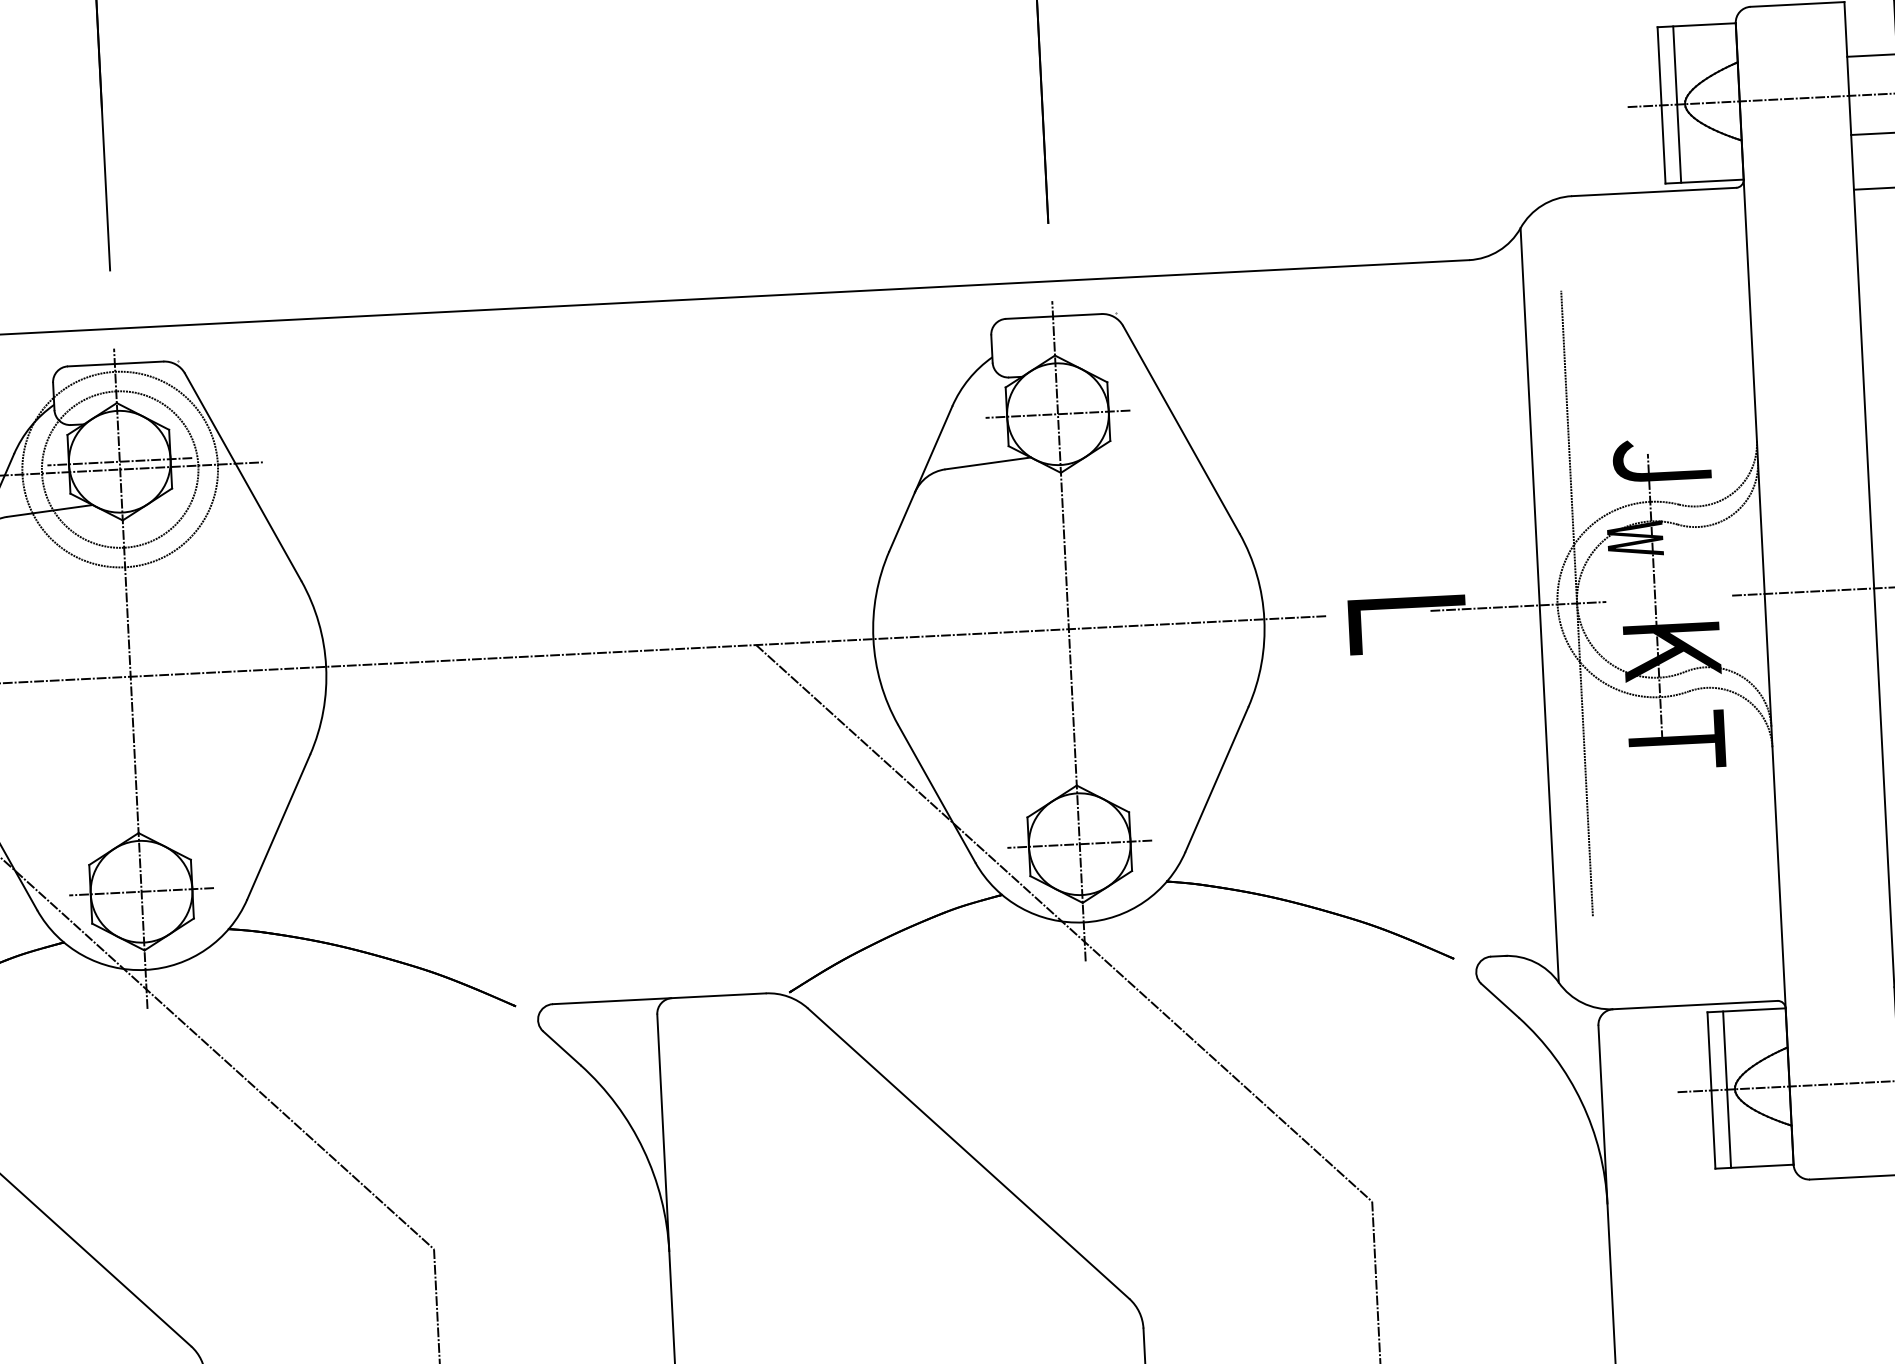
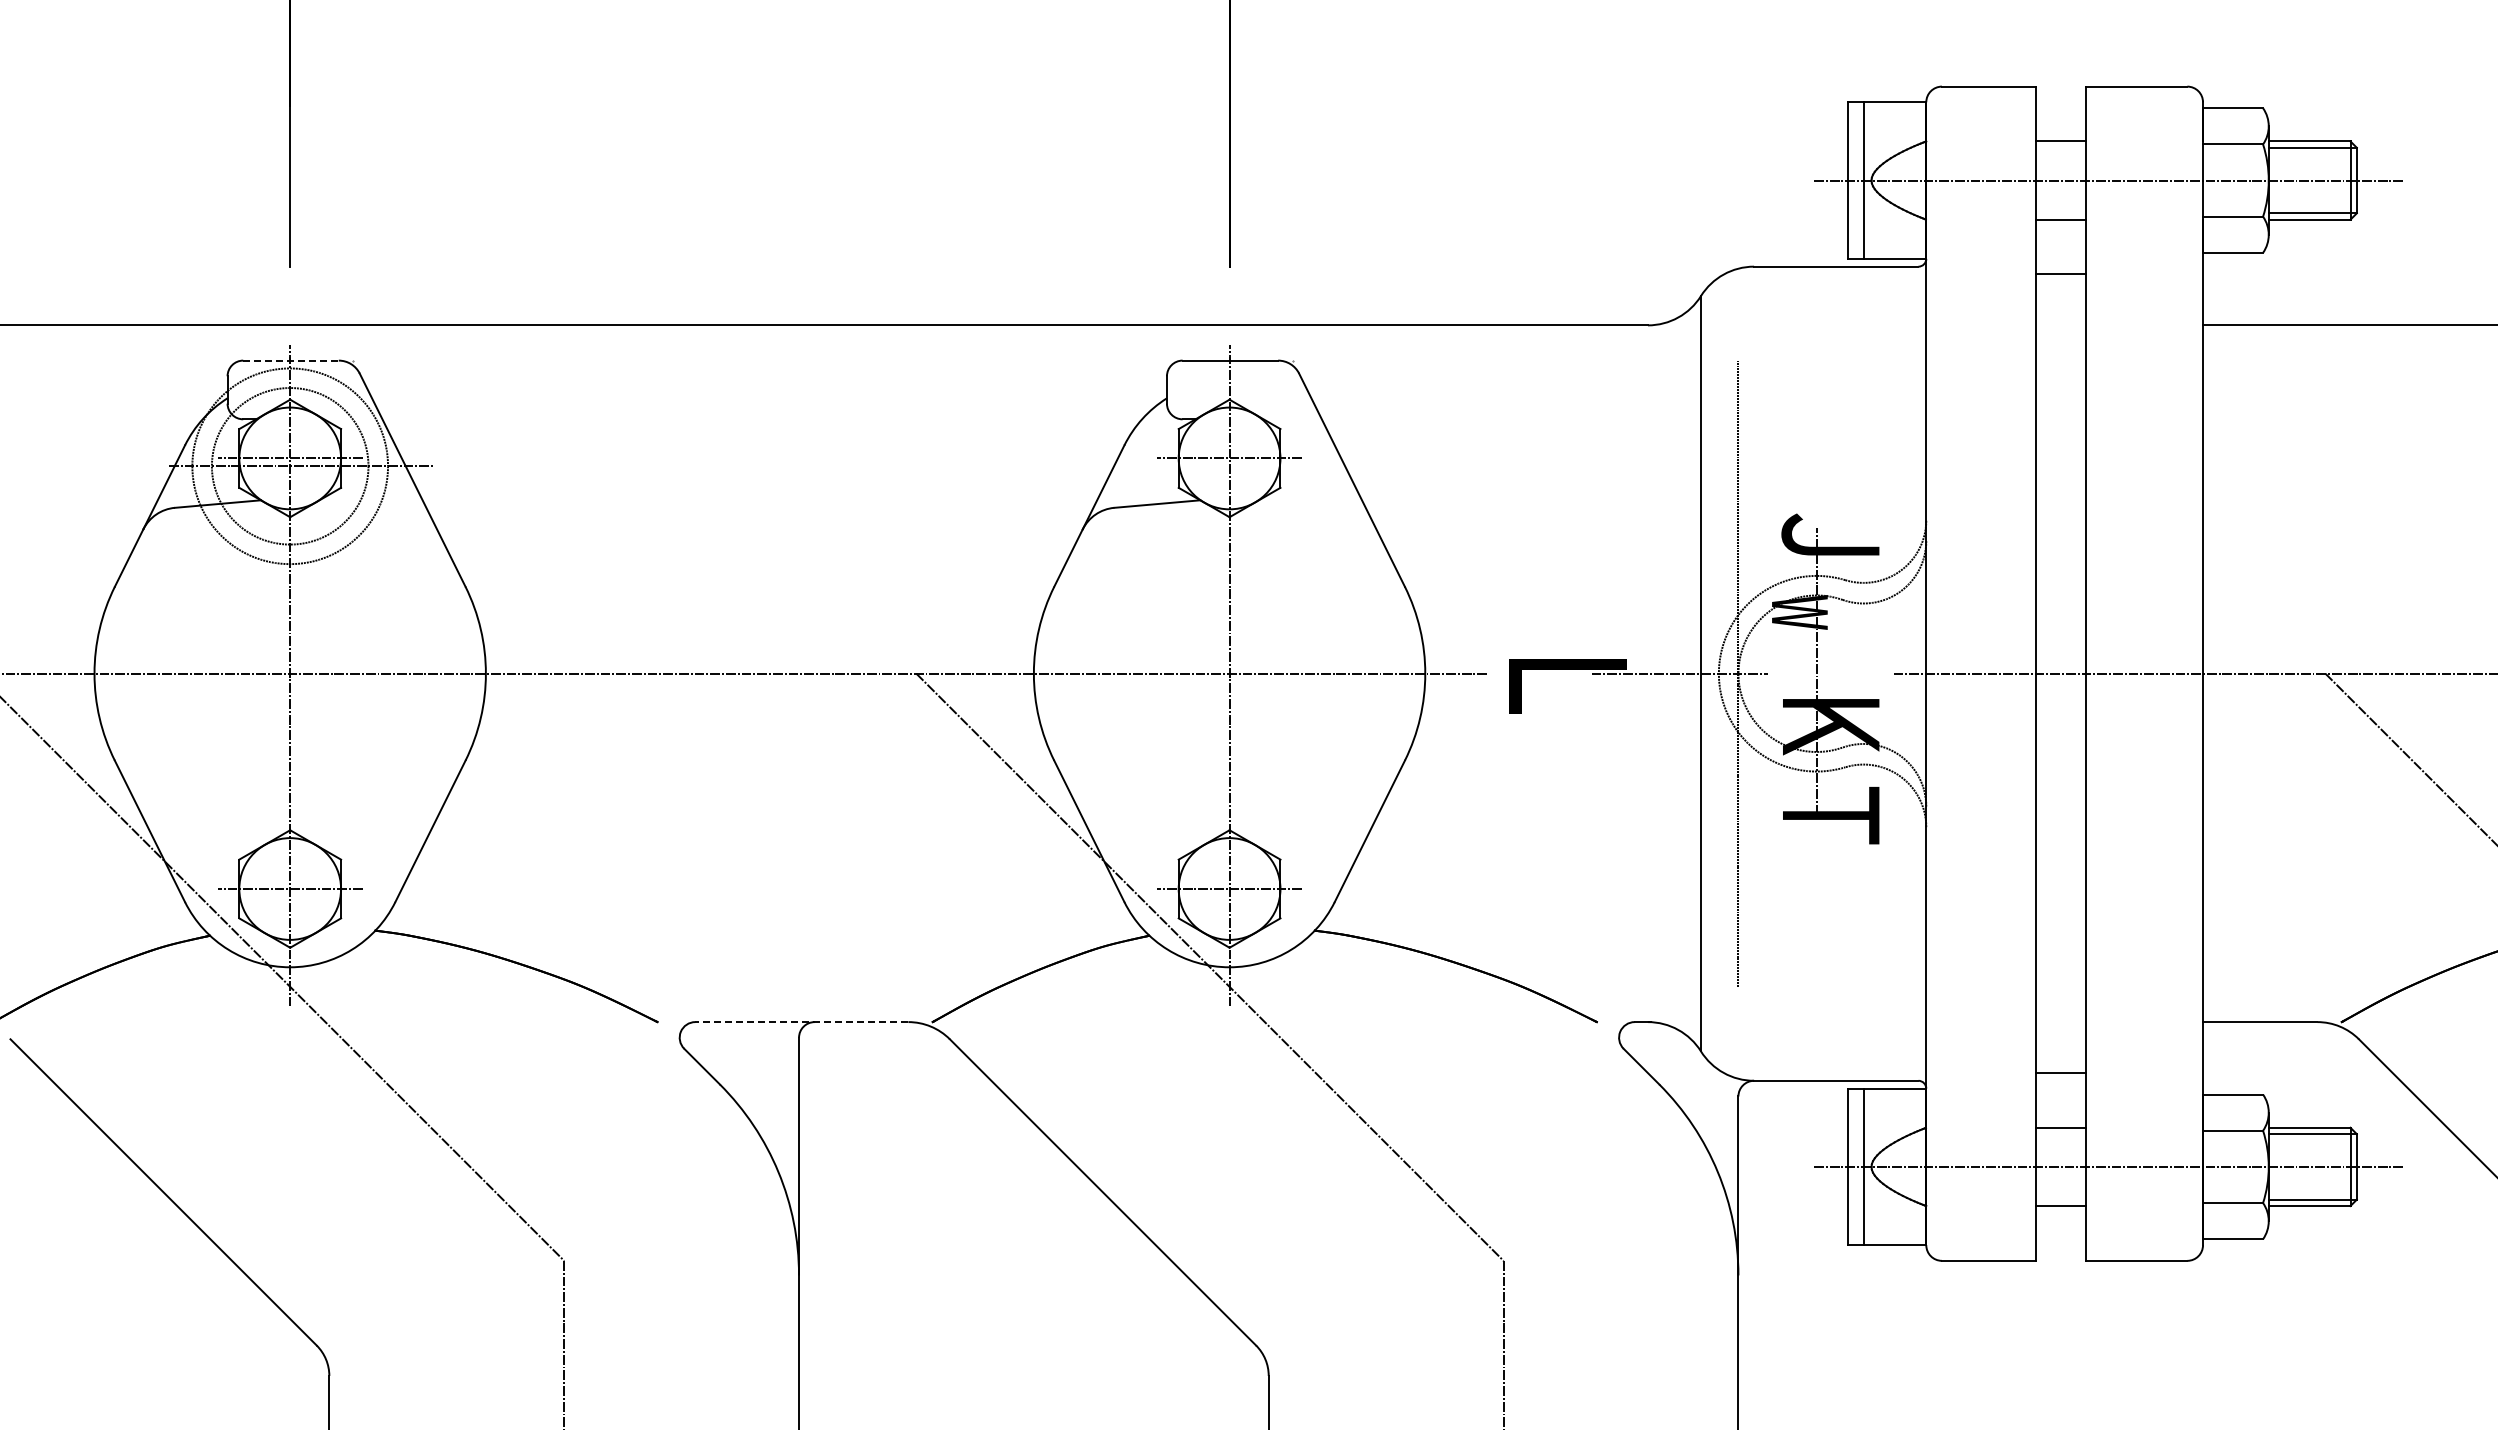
line: (116, 363) -> (291, 360), solid -> dashed
line: (658, 999) -> (801, 1022), solid -> dashed

